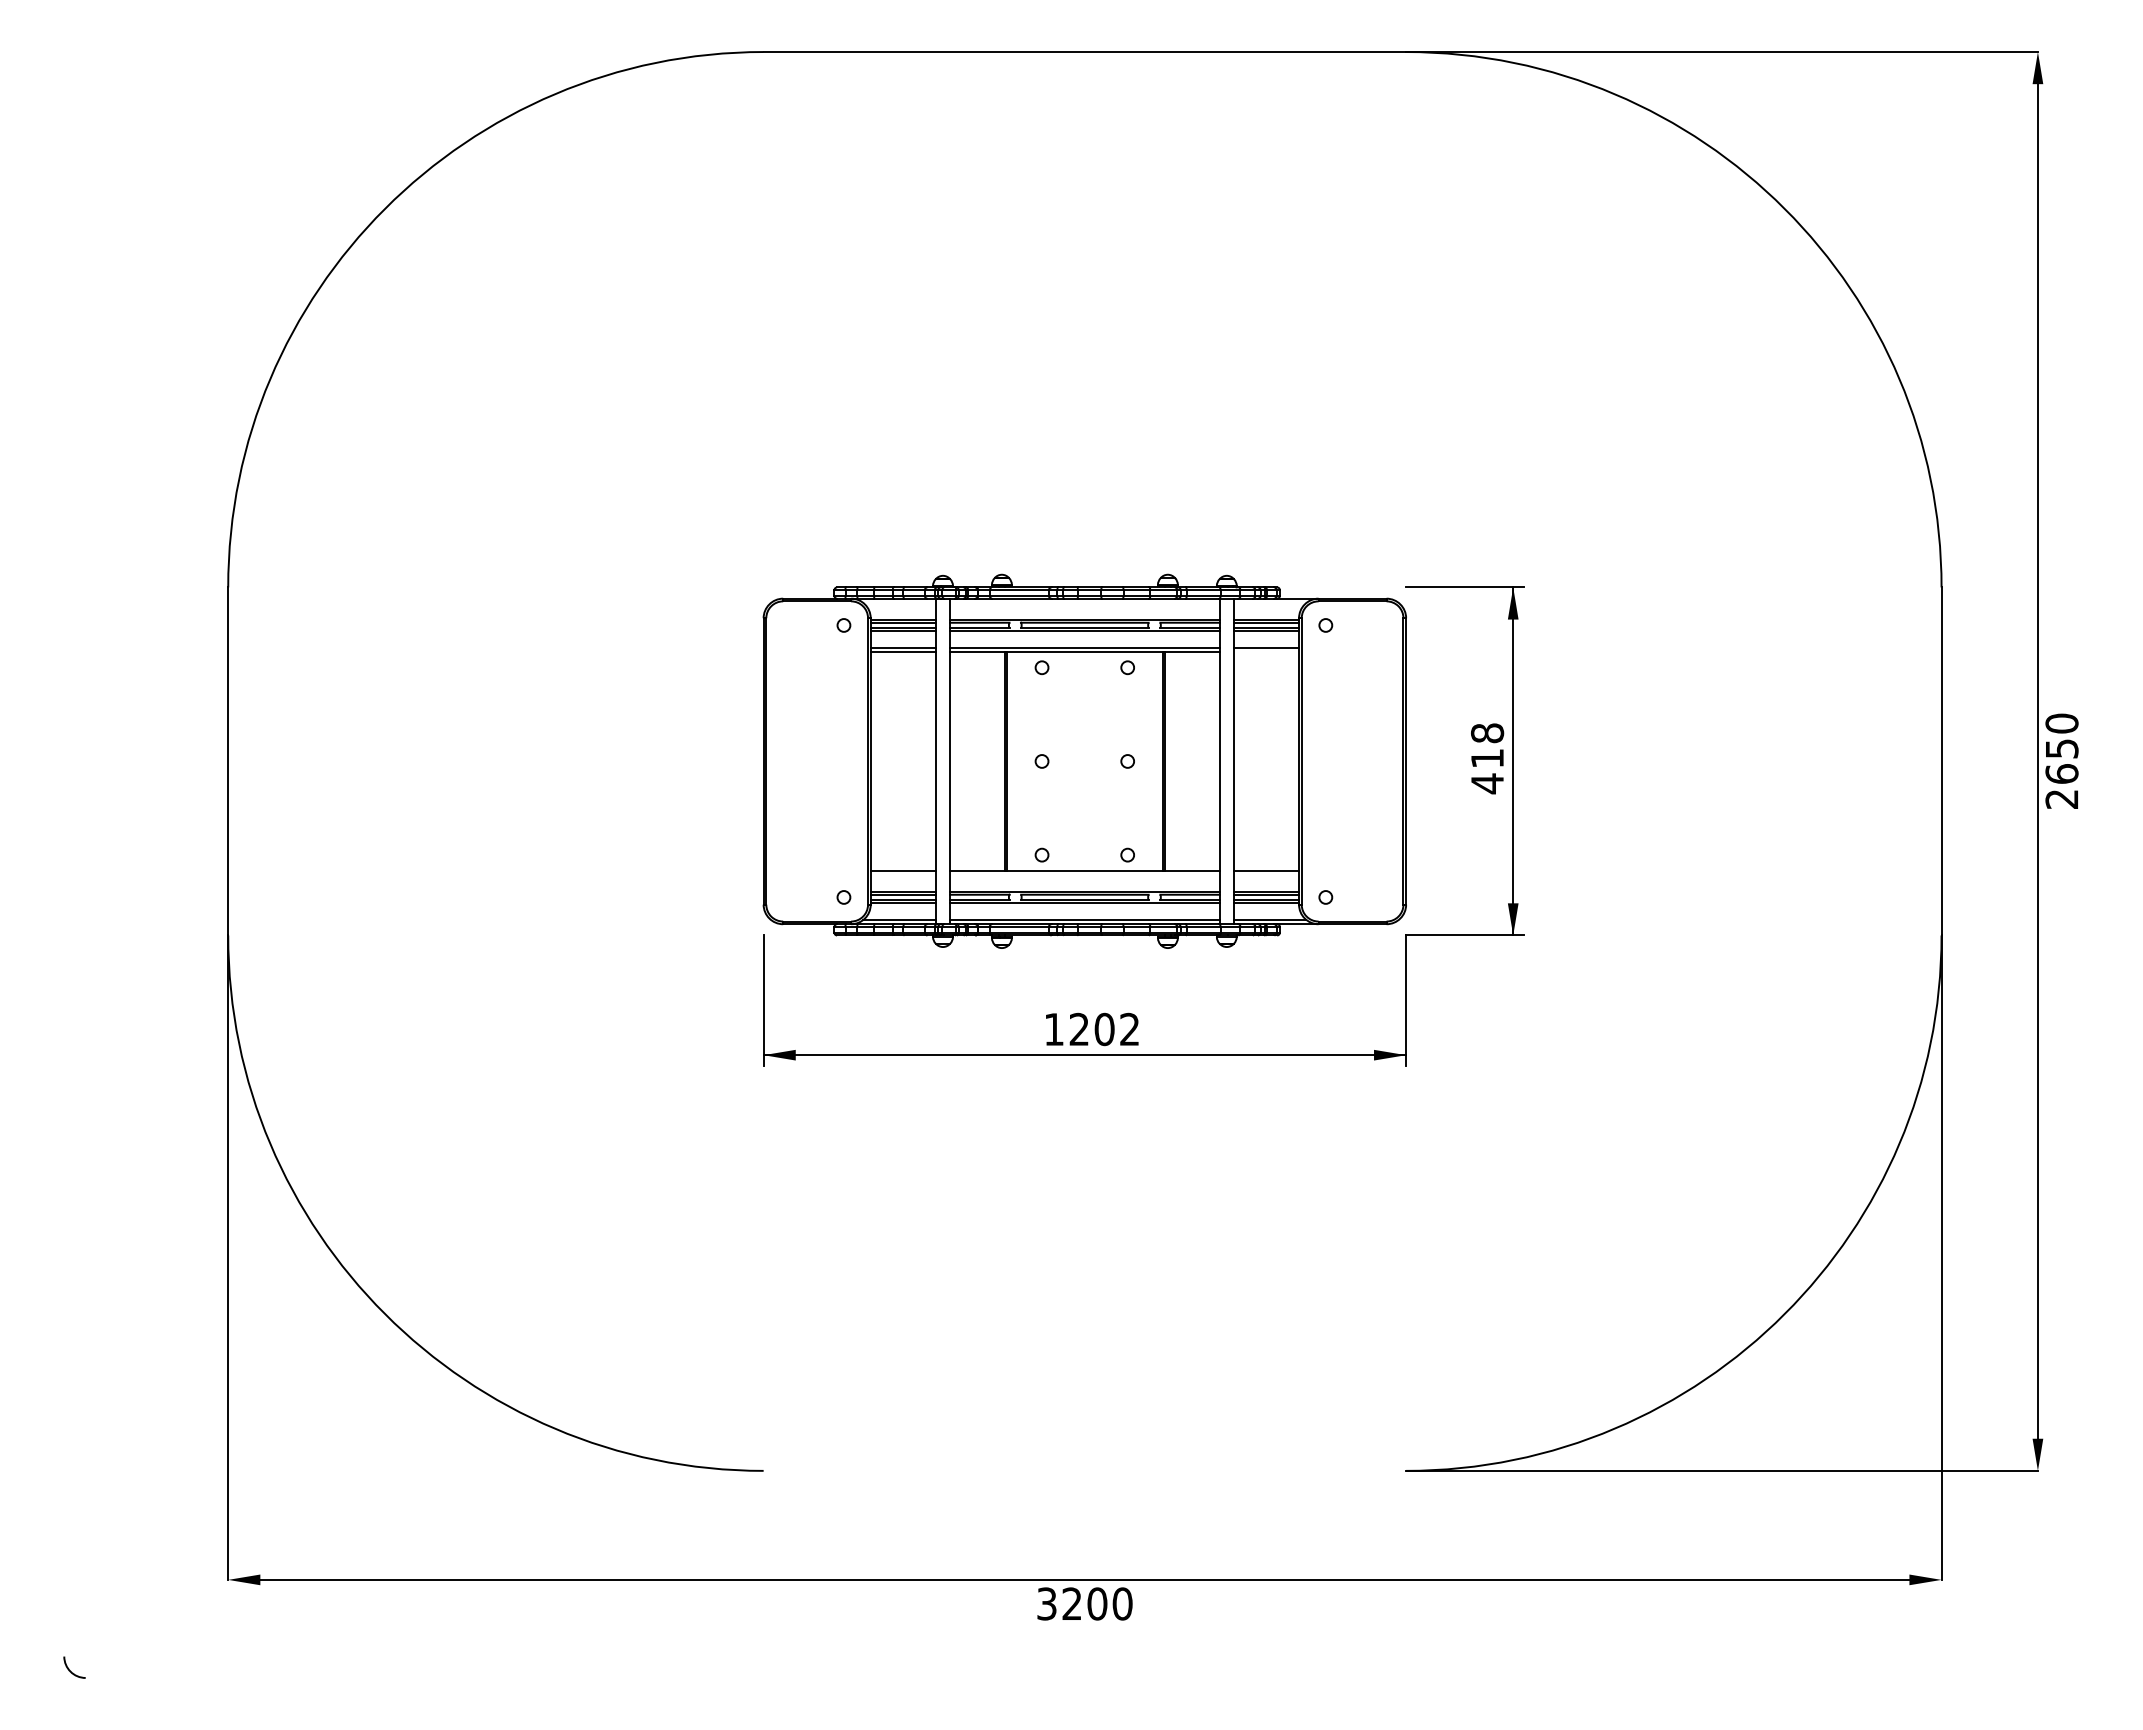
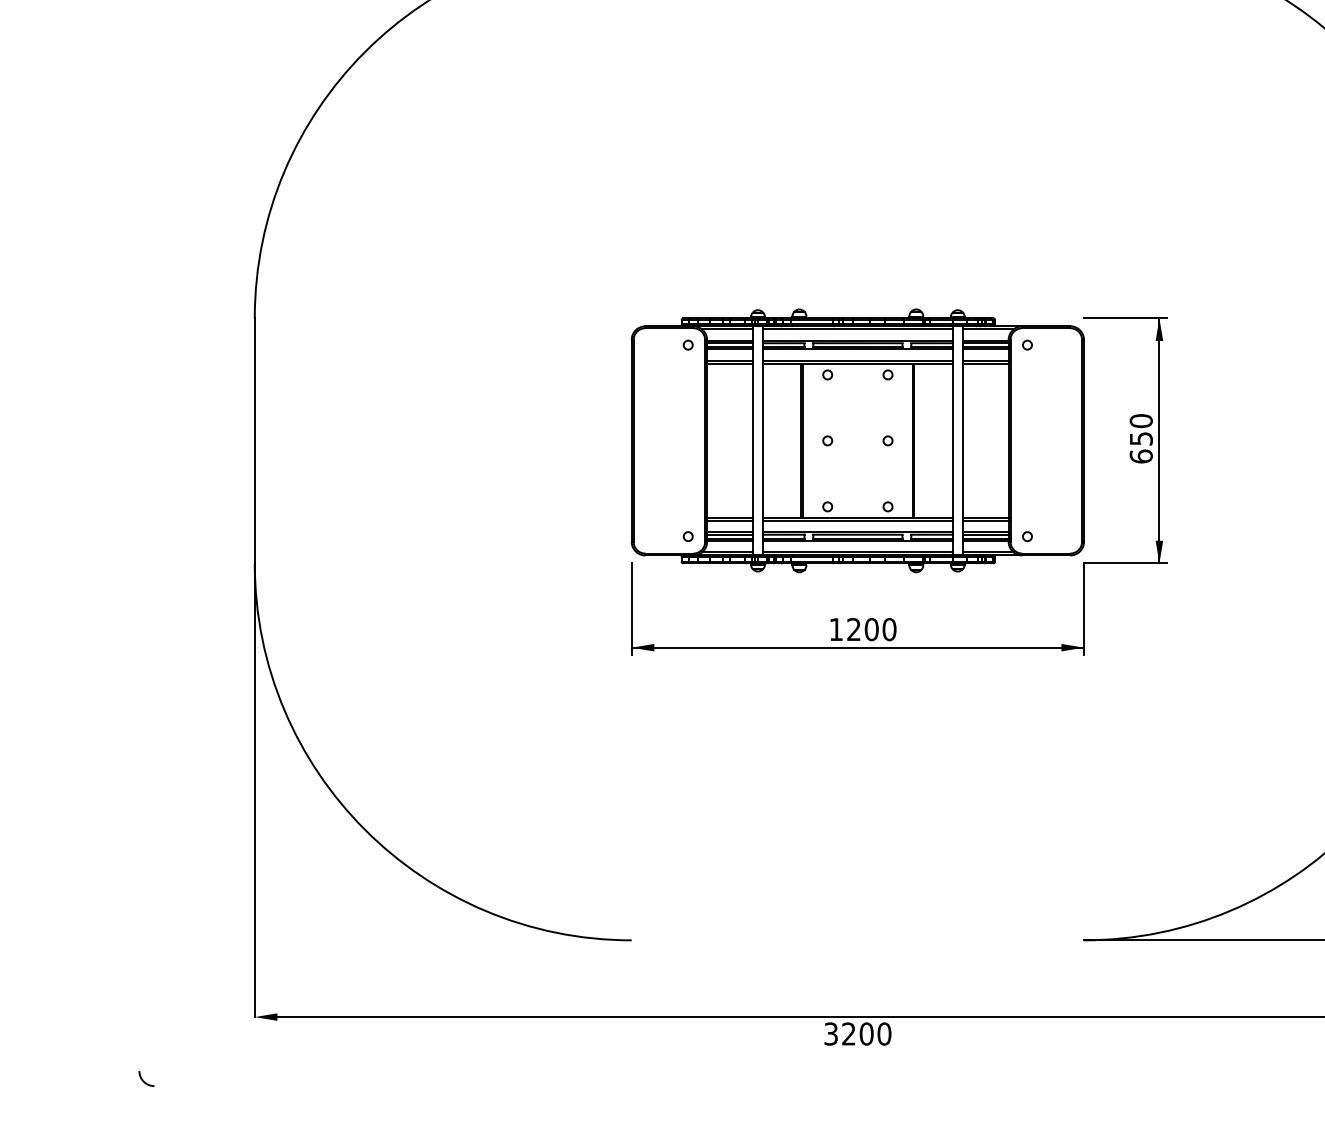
line: (899, 602) -> (727, 328), added
line: (1084, 602) -> (857, 328), added
line: (1269, 602) -> (987, 328), added
line: (1266, 652) -> (985, 364), added
text: (1487, 758) -> (1141, 438), 418 -> 650
line: (903, 874) -> (730, 520), added
line: (1084, 874) -> (857, 520), added
line: (1266, 874) -> (985, 520), added
text: (1129, 1029) -> (889, 629), 1202 -> 1200

